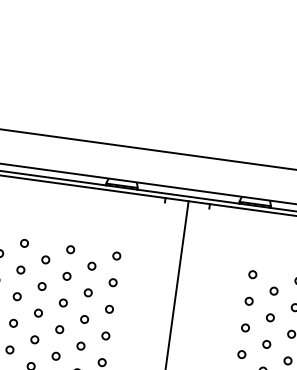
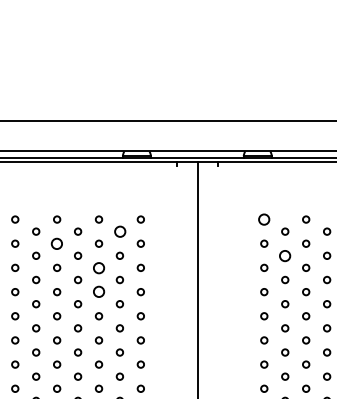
circle: (91, 265) -> (119, 231), size x1.6
circle: (21, 269) -> (57, 243), size x1.6
circle: (253, 274) -> (264, 219), size x1.6
circle: (62, 302) -> (98, 267), size x1.6
circle: (270, 317) -> (285, 255), size x1.6
circle: (59, 330) -> (98, 292), size x1.6

